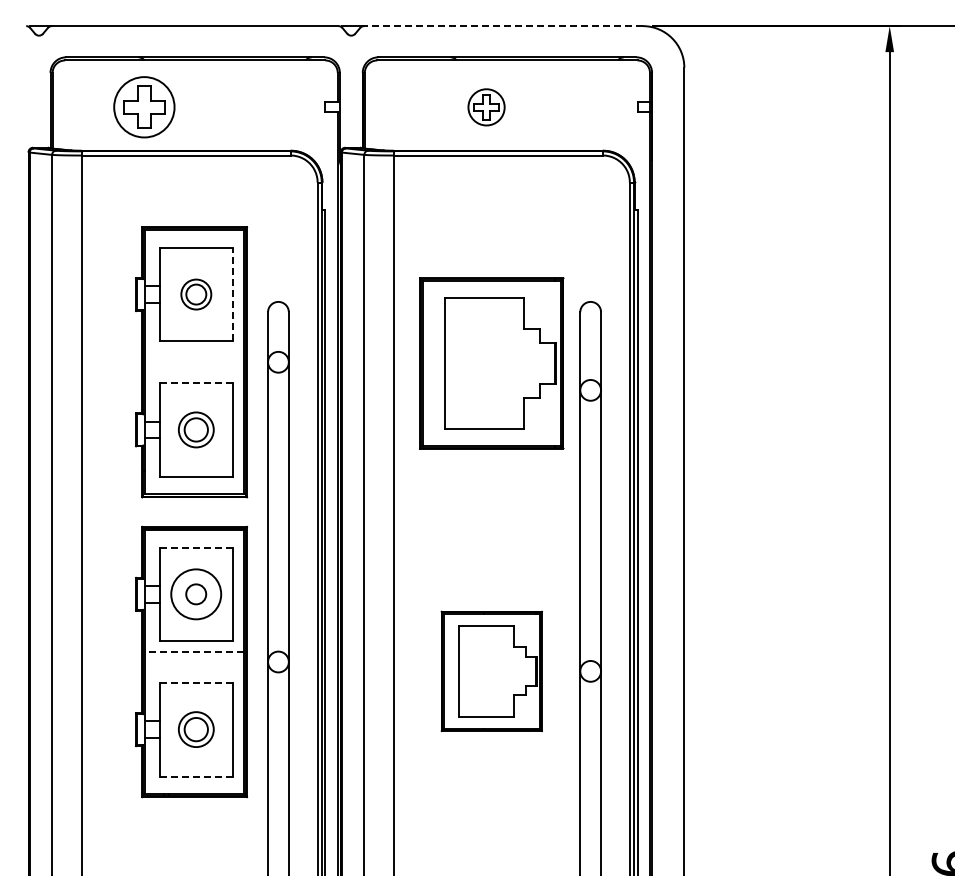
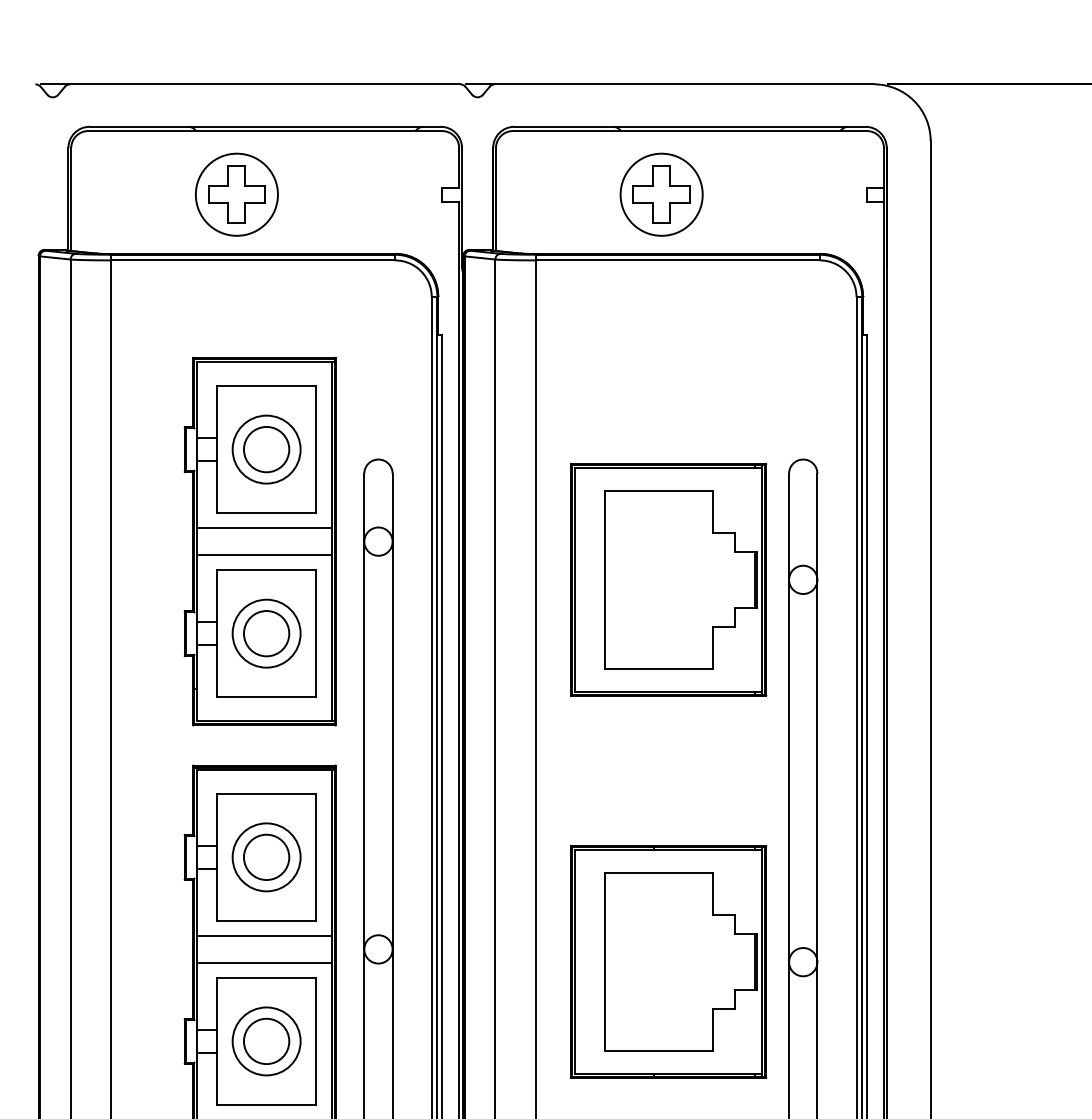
line: (502, 26) -> (683, 84), dashed -> solid
part: (144, 107) -> (237, 195), moved
part: (486, 107) -> (661, 195), size x1.67
part: (196, 294) -> (266, 449), size x1.67
line: (232, 294) -> (315, 449), dashed -> solid
line: (194, 352) -> (264, 528), added
part: (491, 363) -> (668, 580), moved
line: (194, 372) -> (264, 555), added
line: (195, 383) -> (265, 570), dashed -> solid
part: (196, 429) -> (266, 633), size x1.43
line: (195, 547) -> (265, 793), dashed -> solid
circle: (195, 594) -> (265, 857), size x1.67
line: (194, 652) -> (264, 936), dashed -> solid
line: (194, 671) -> (264, 962), added
part: (491, 671) -> (668, 962), size x1.43
line: (195, 682) -> (265, 977), dashed -> solid
part: (196, 729) -> (266, 1041), size x1.43
line: (196, 776) -> (266, 1105), dashed -> solid

